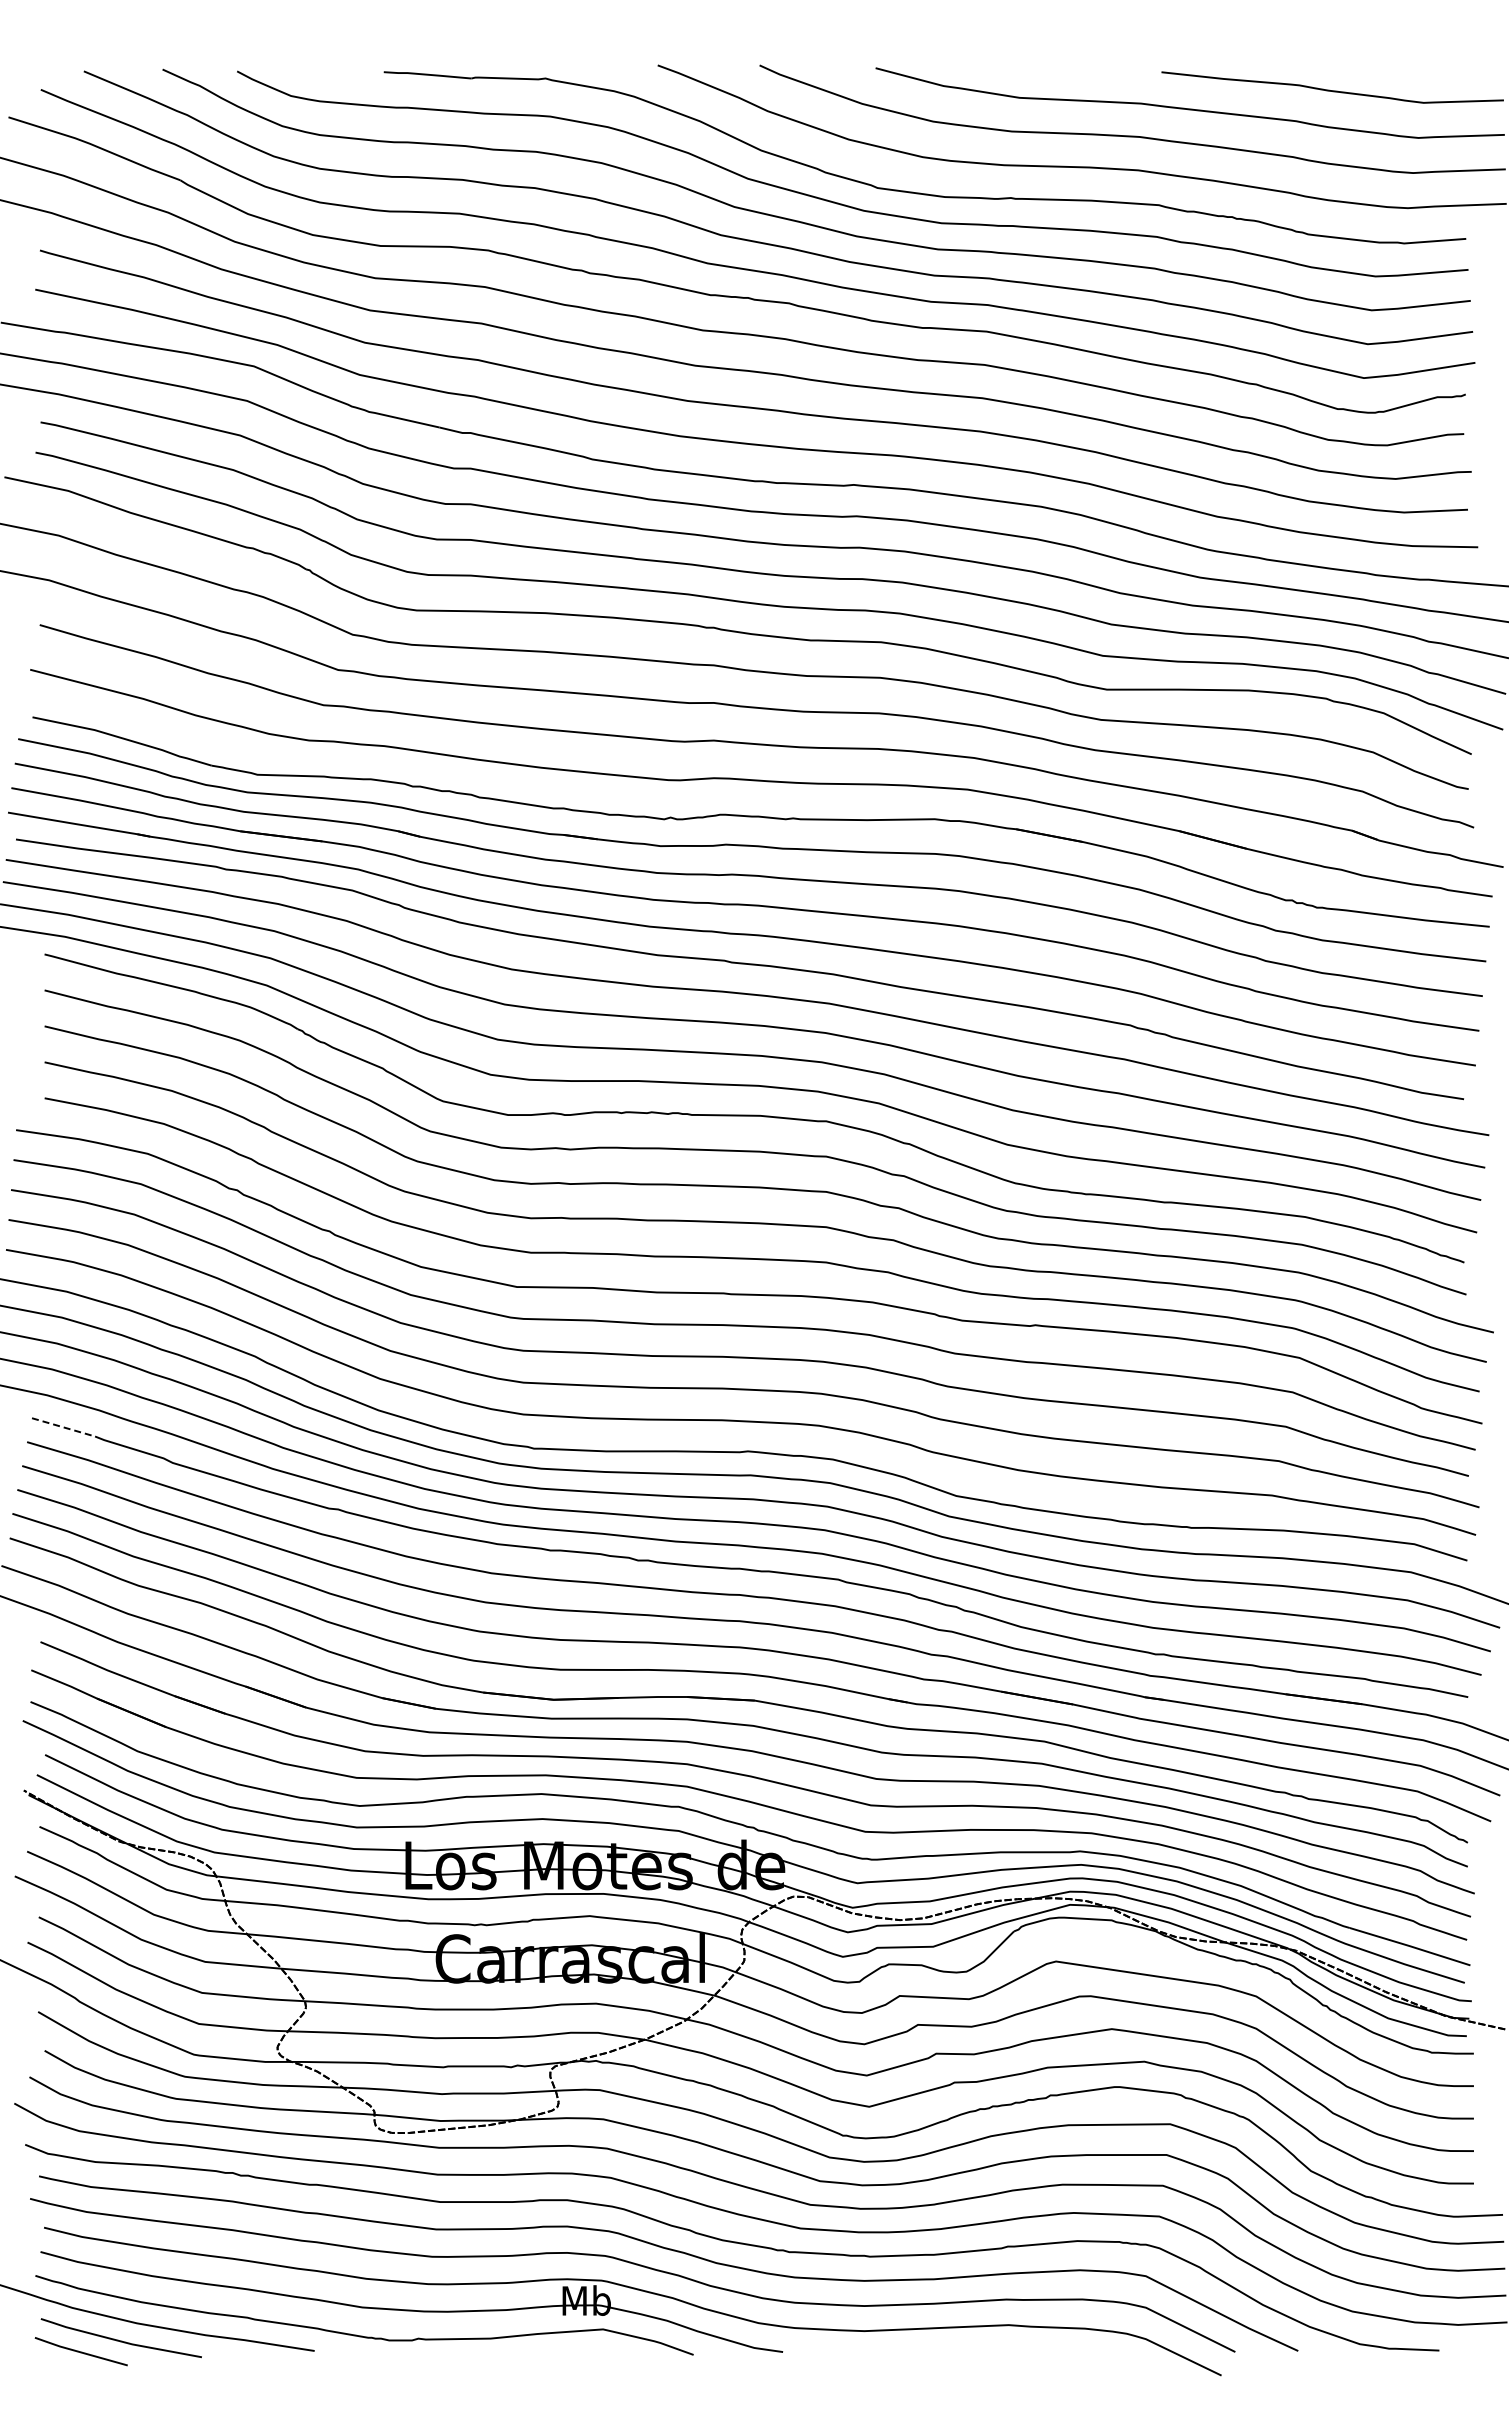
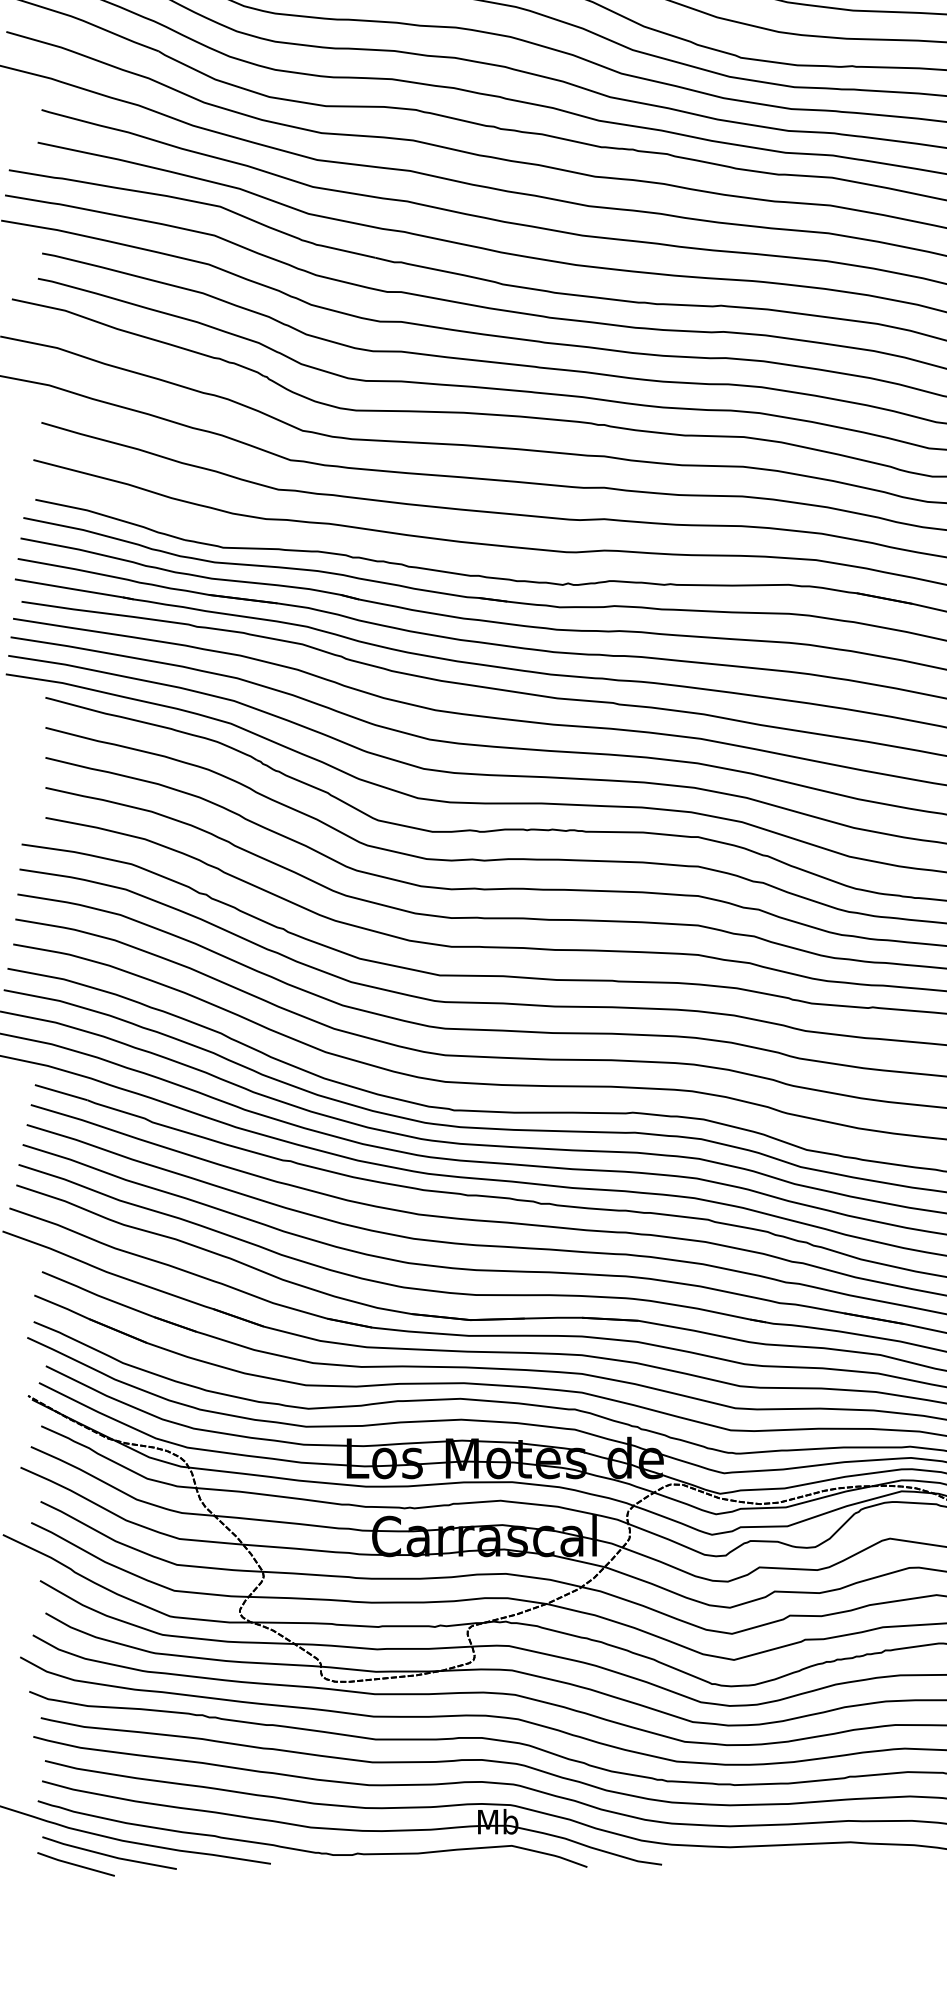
line: (63, 1427) -> (61, 1092), dashed -> solid

